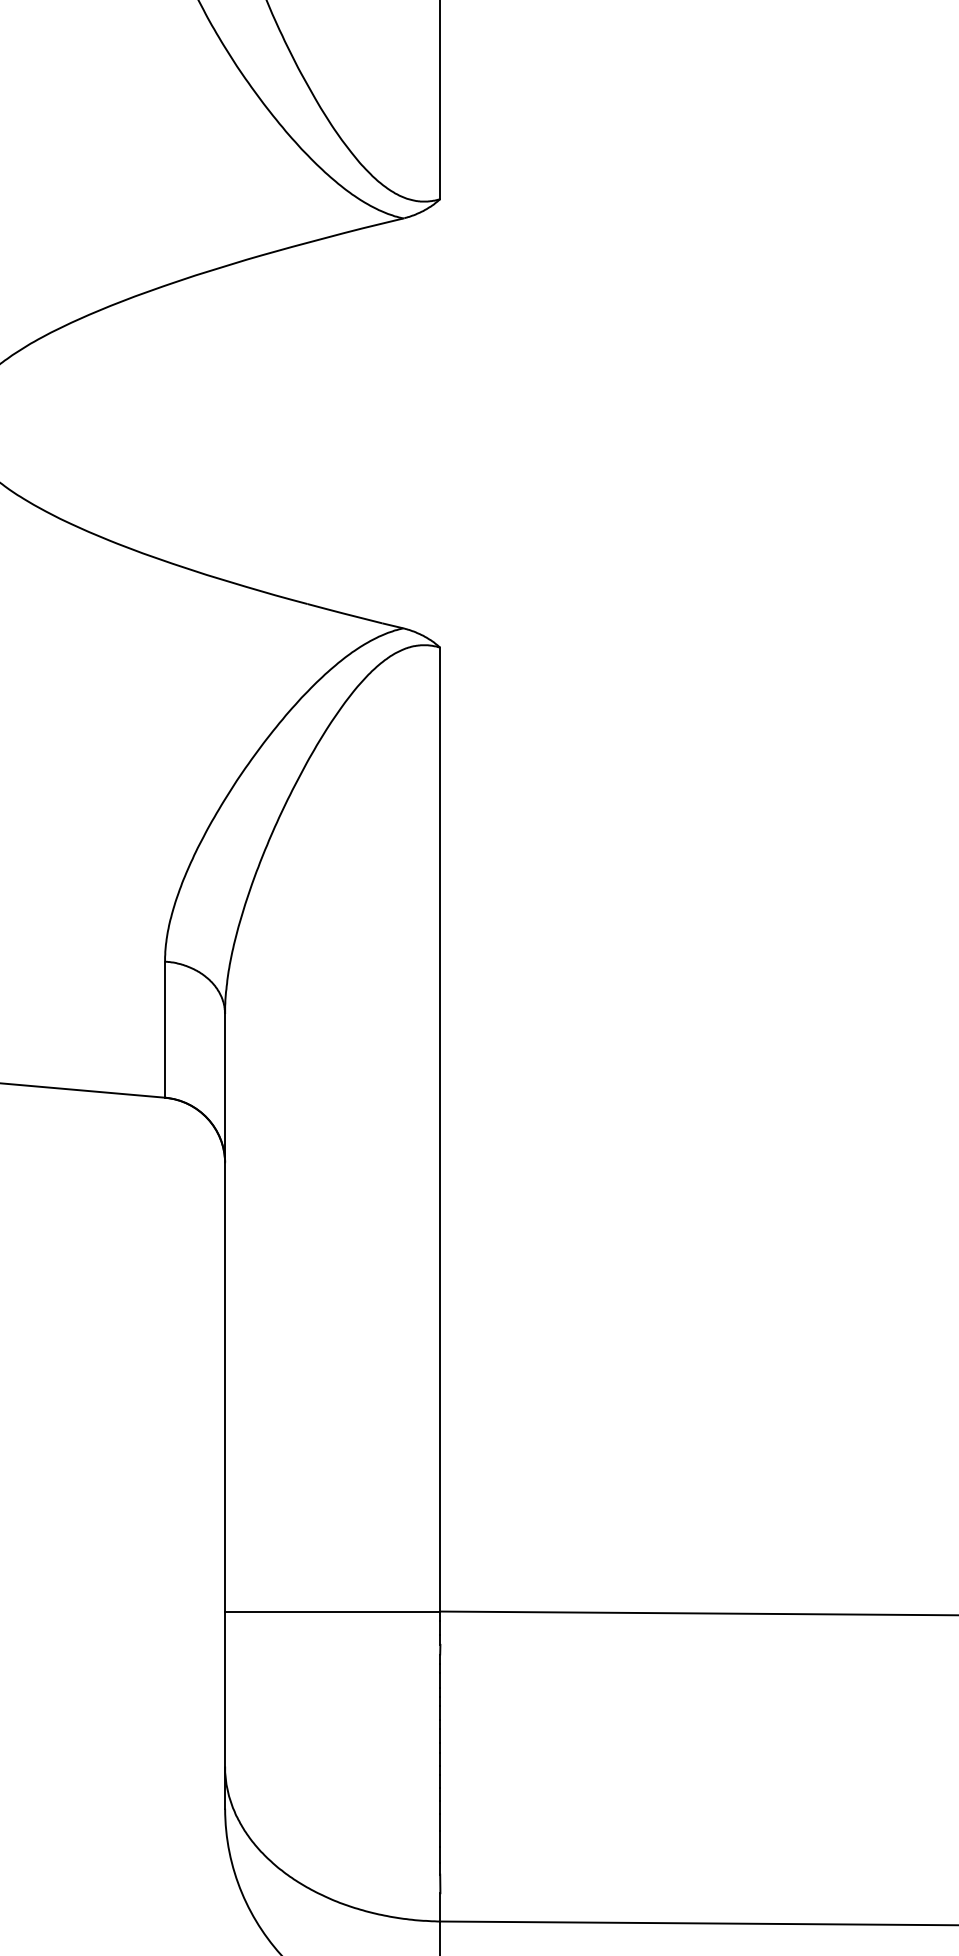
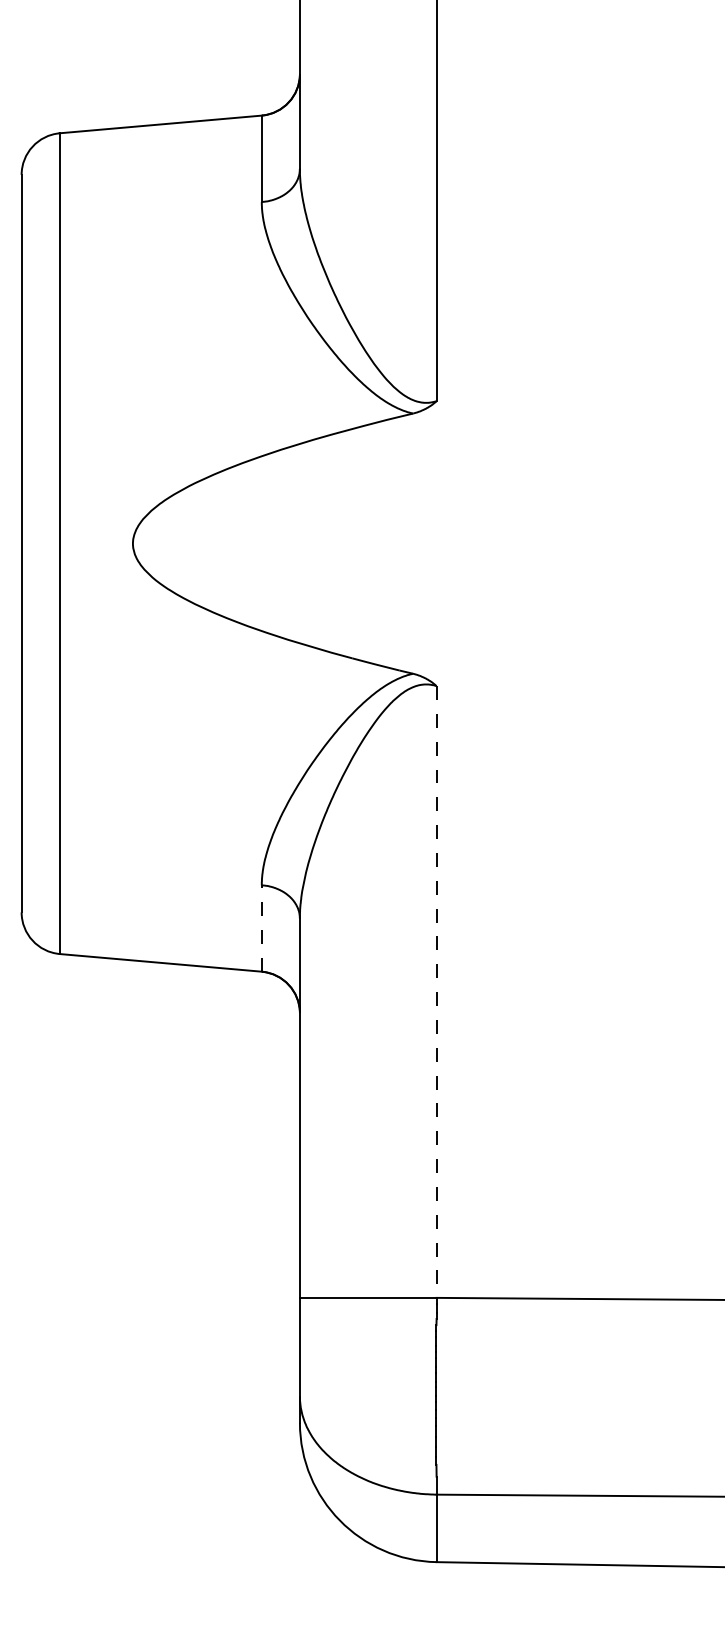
line: (164, 1029) -> (261, 928), solid -> dashed
line: (440, 1128) -> (436, 991), solid -> dashed

